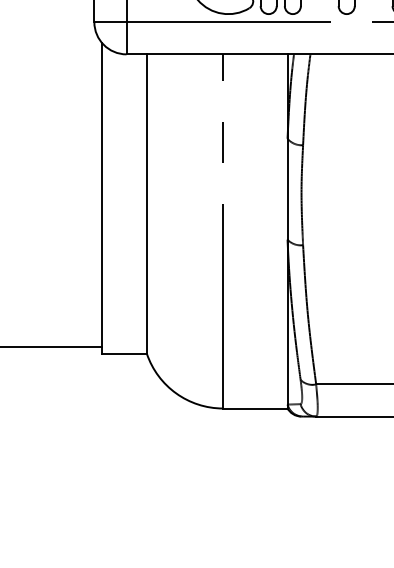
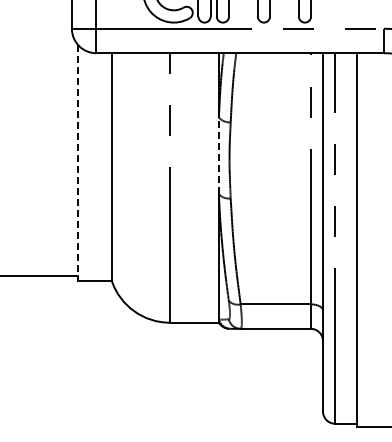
line: (287, 188) -> (218, 155), solid -> dashed
line: (103, 199) -> (78, 163), solid -> dashed

